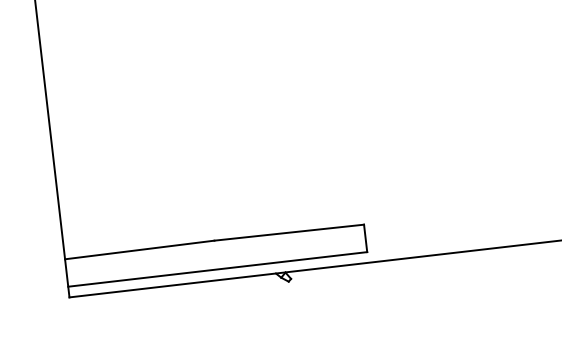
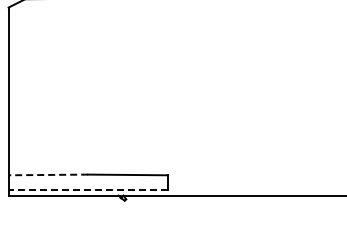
line: (139, 249) -> (48, 174), solid -> dashed
line: (218, 268) -> (88, 189), solid -> dashed

